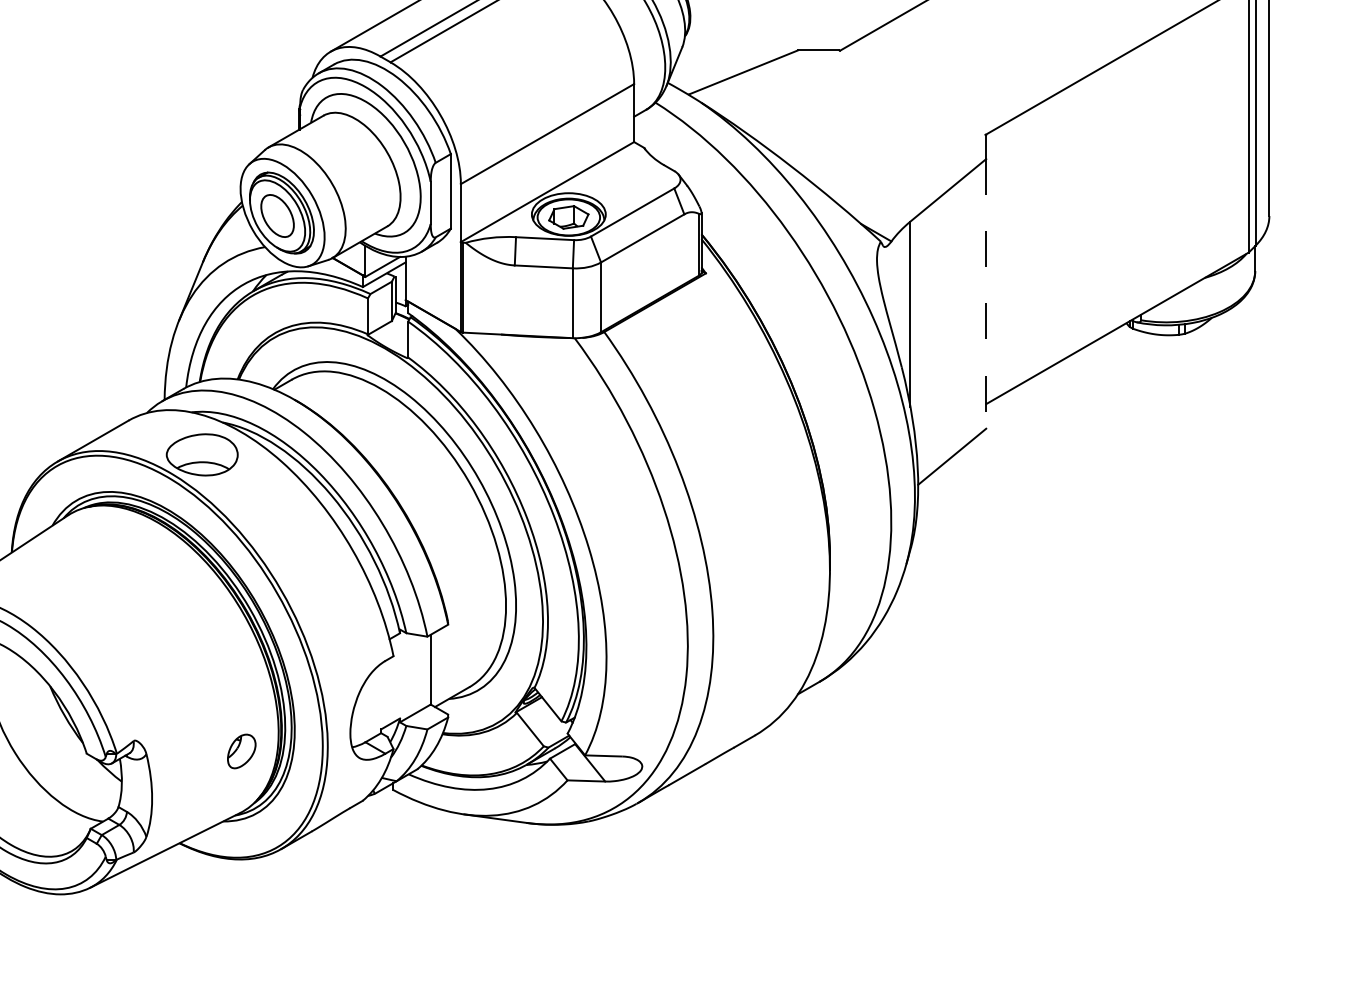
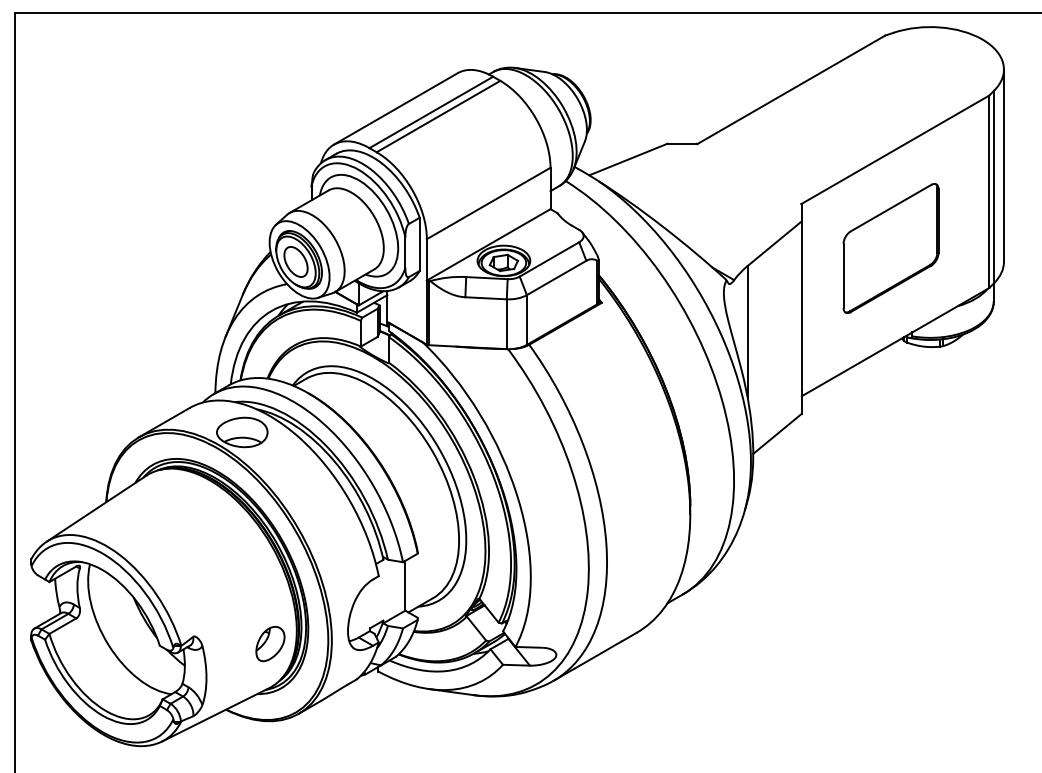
part: (1110, 197) -> (890, 248), added
line: (985, 295) -> (801, 318), dashed -> solid
part: (241, 751) -> (270, 644), size x1.43

